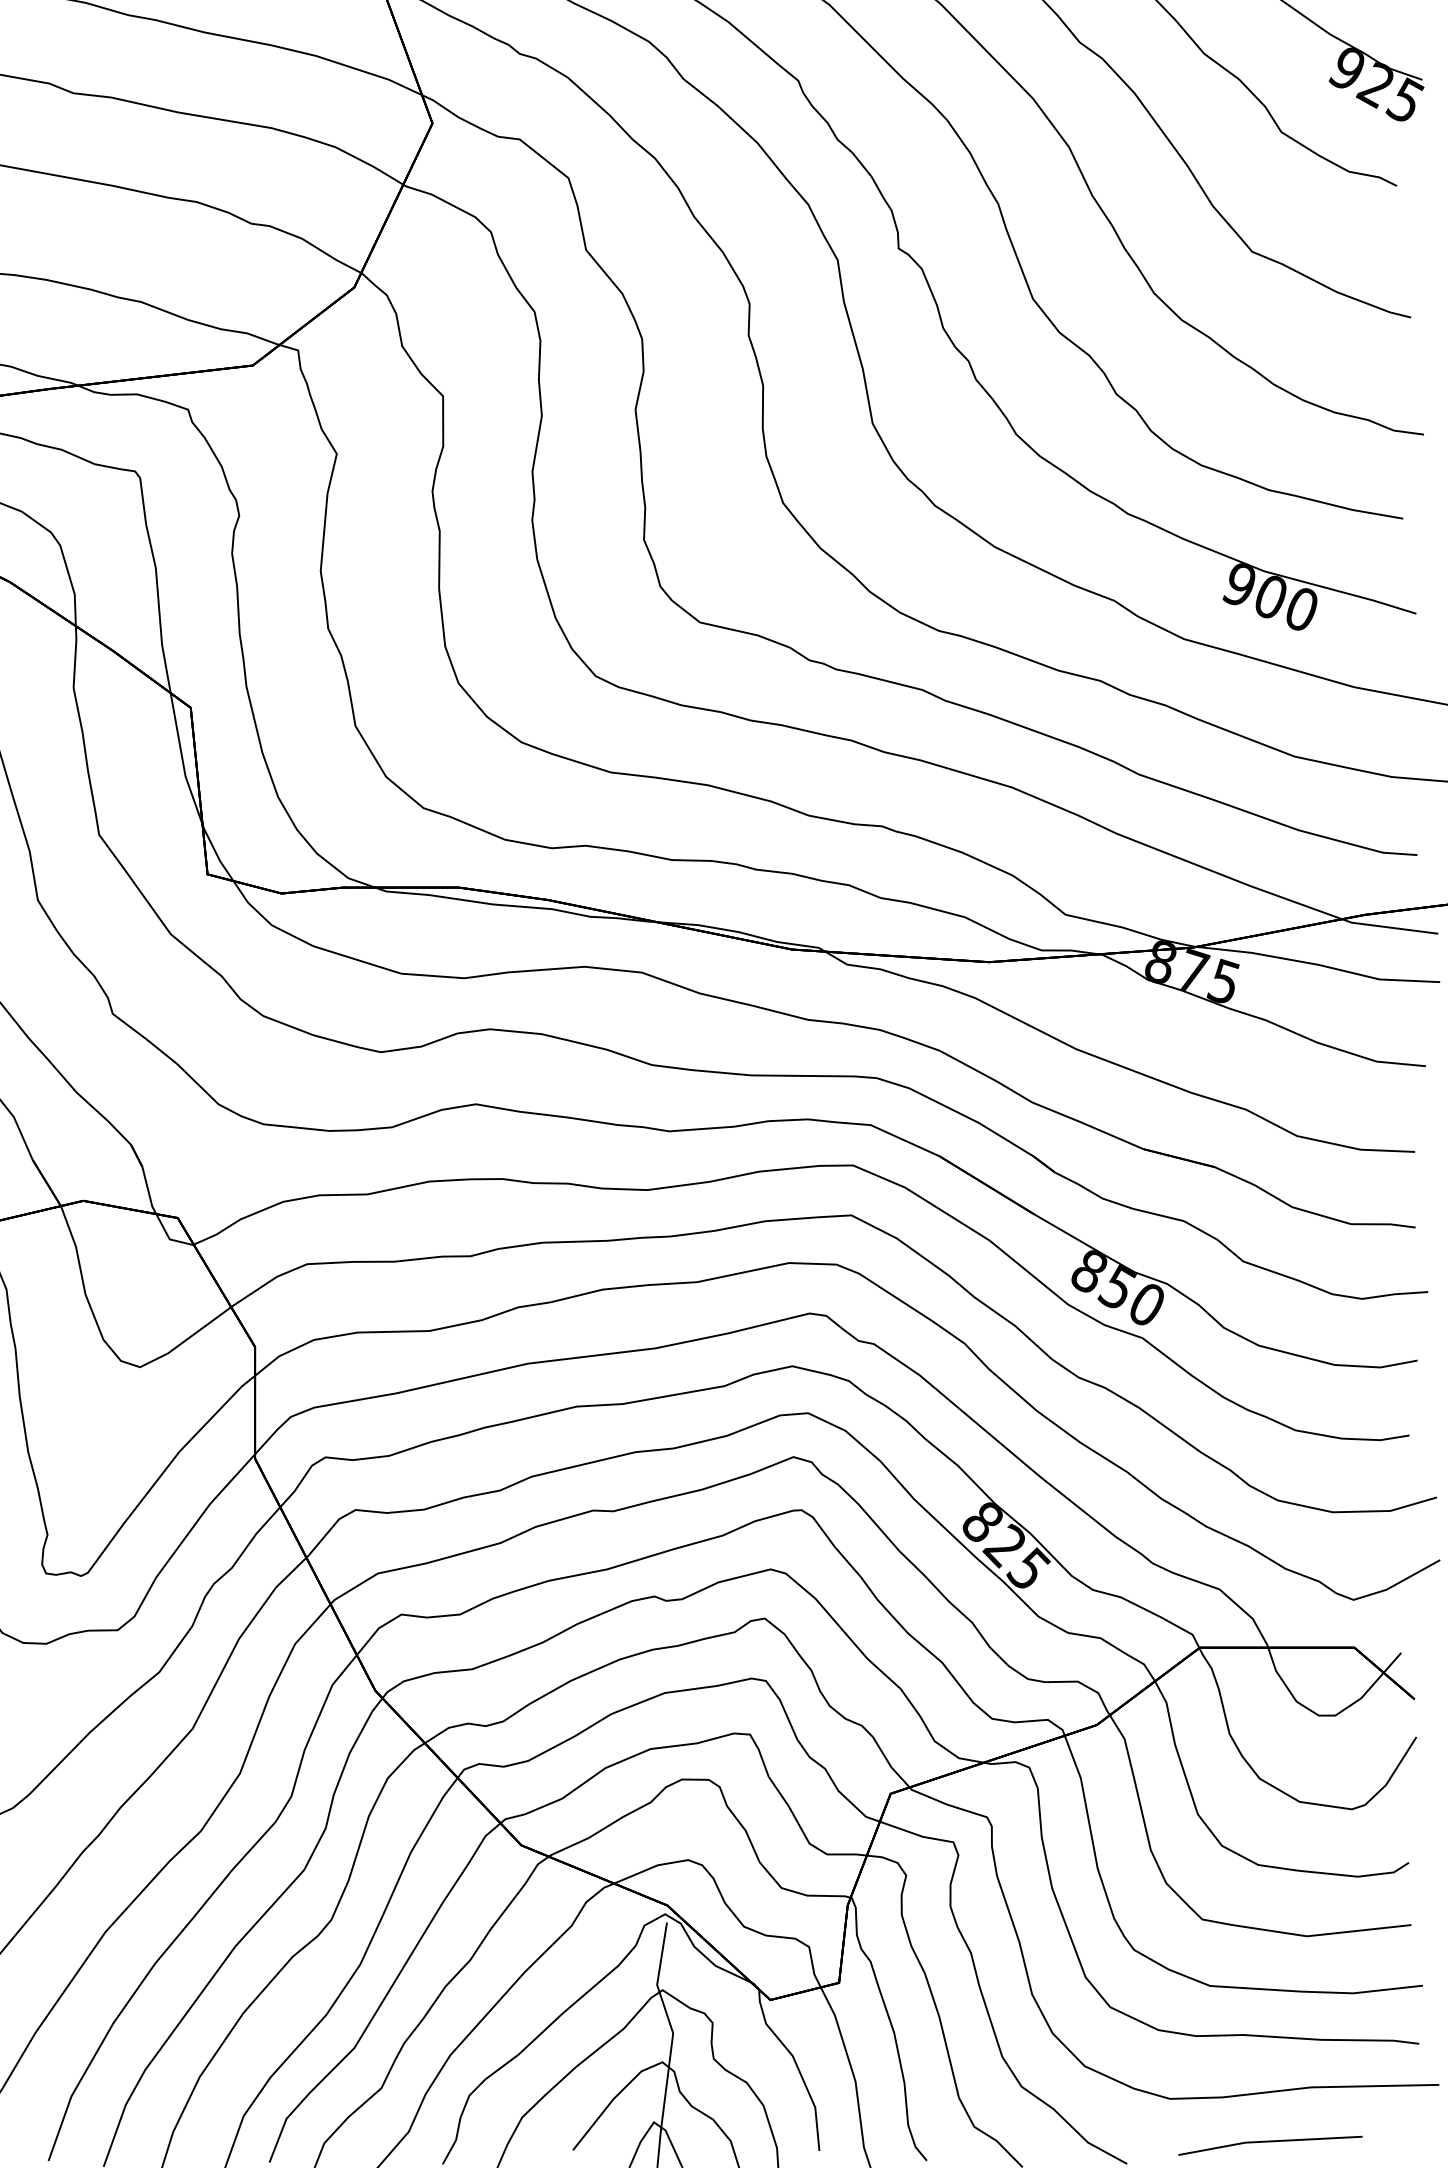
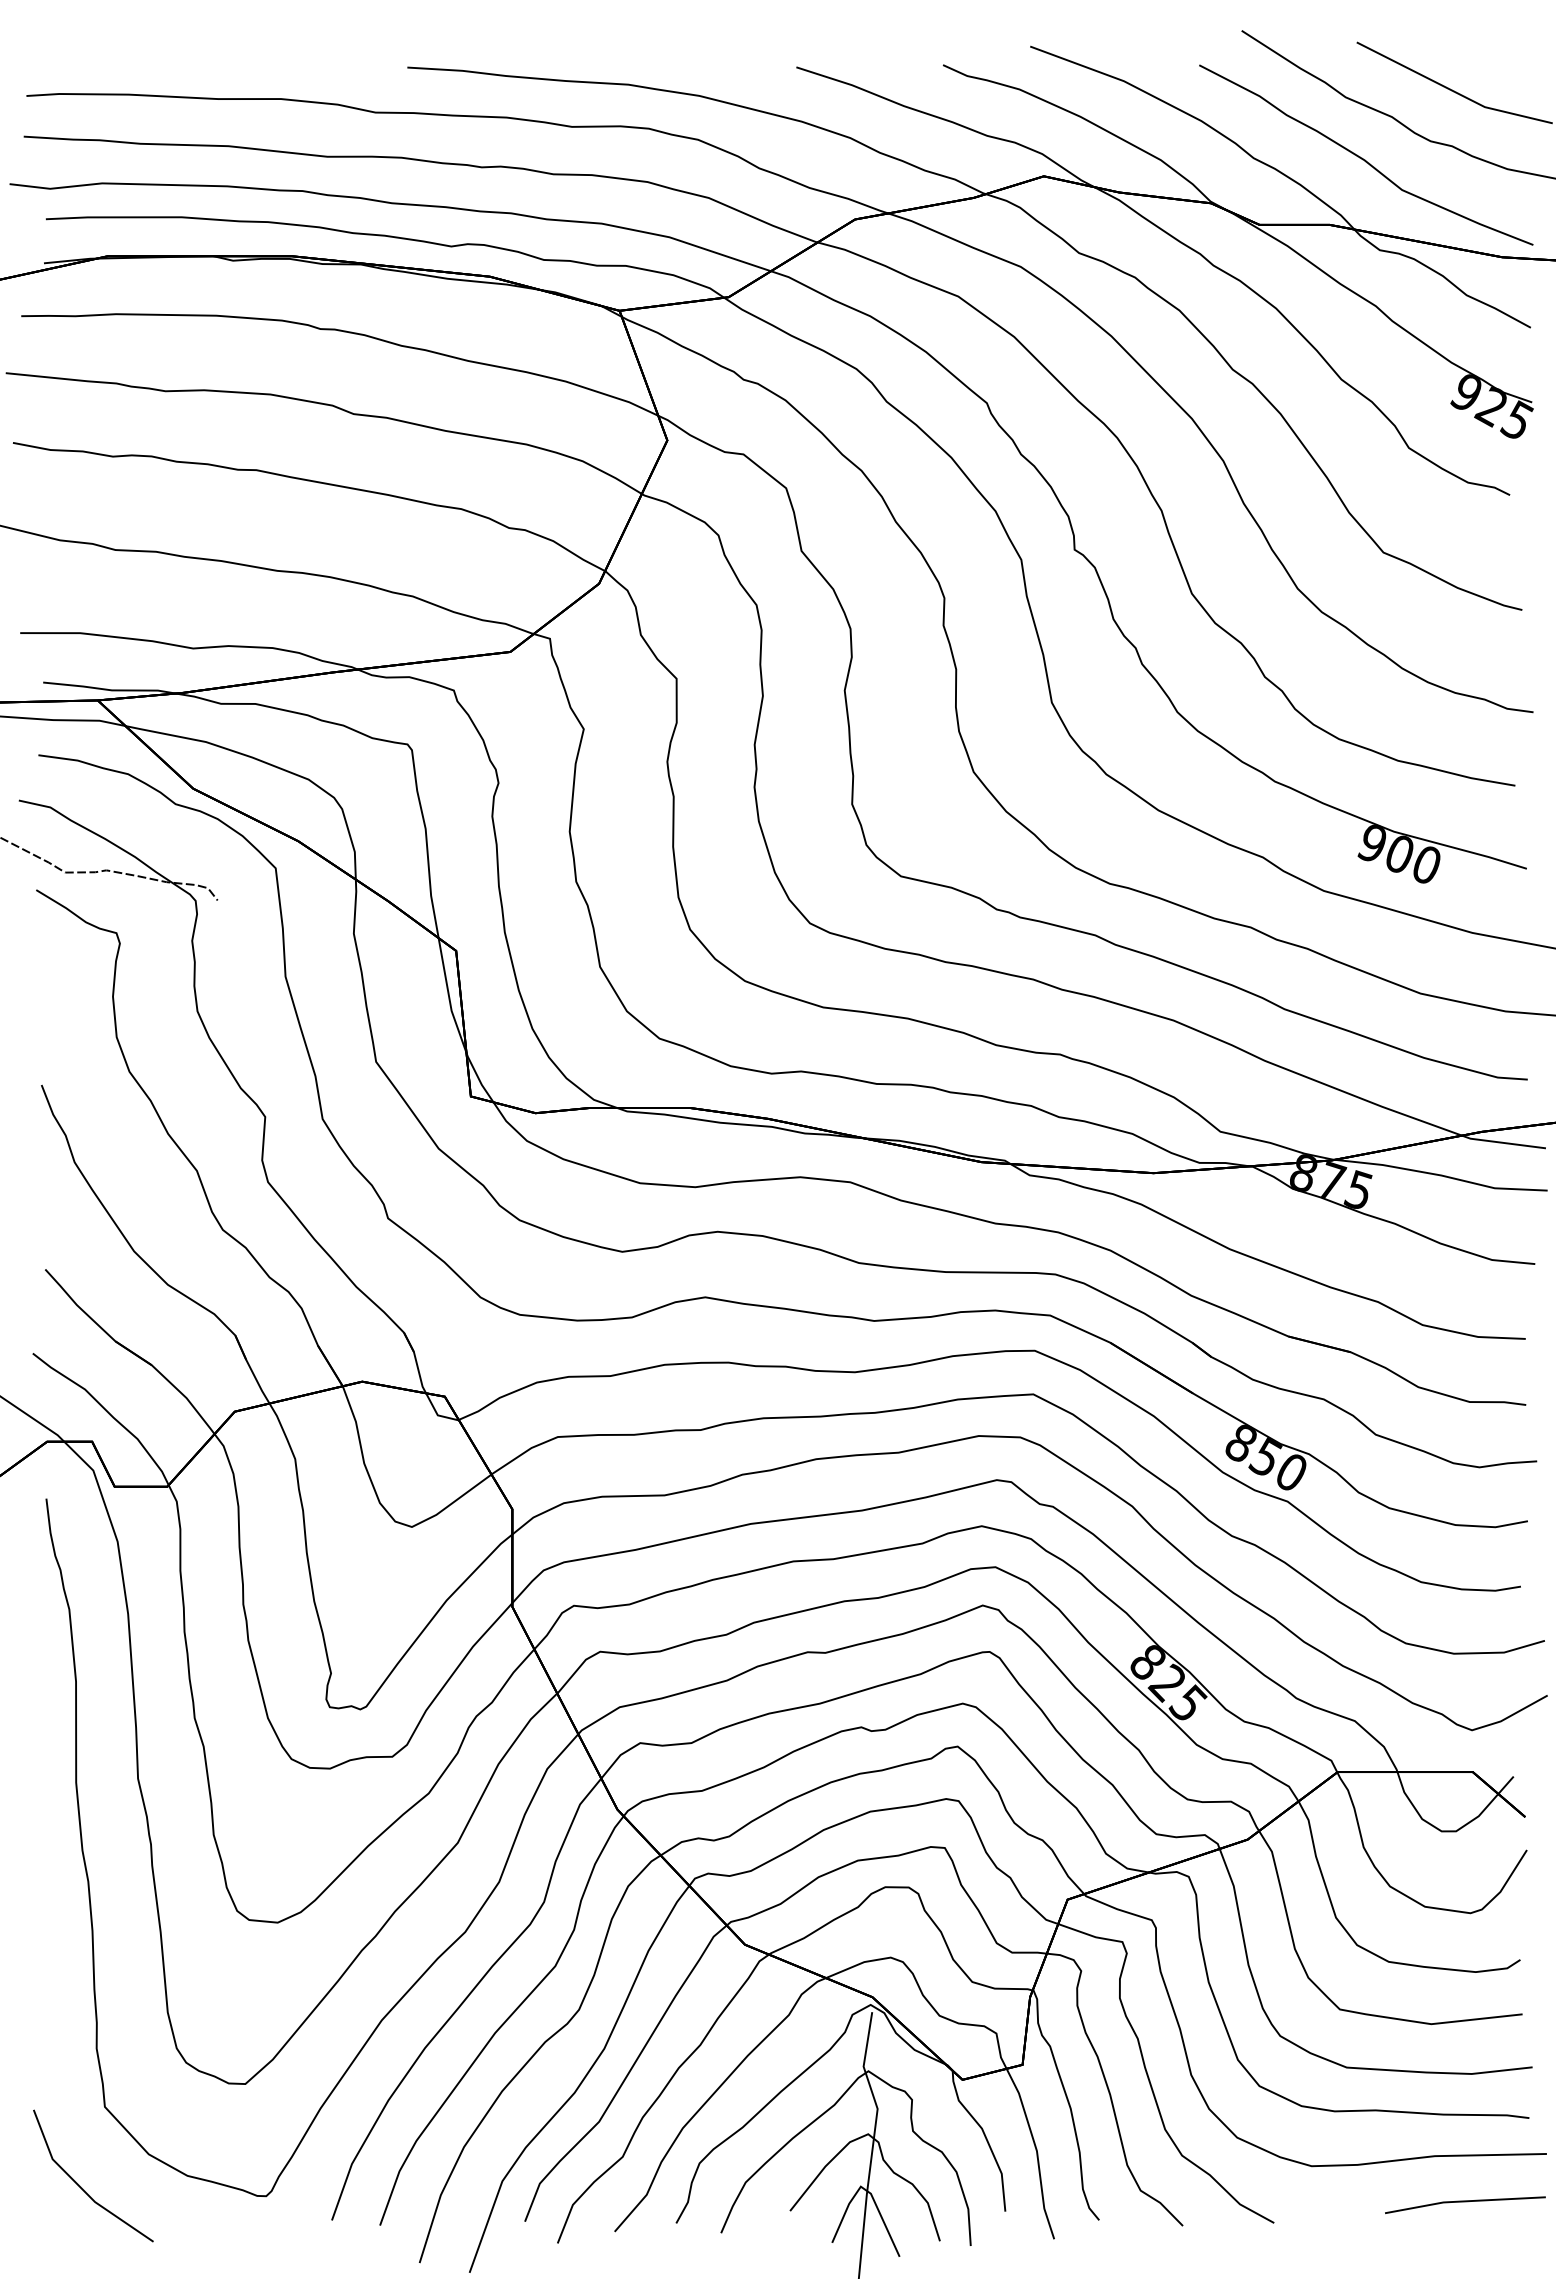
line: (1270, 2142) -> (1465, 2202), moved

